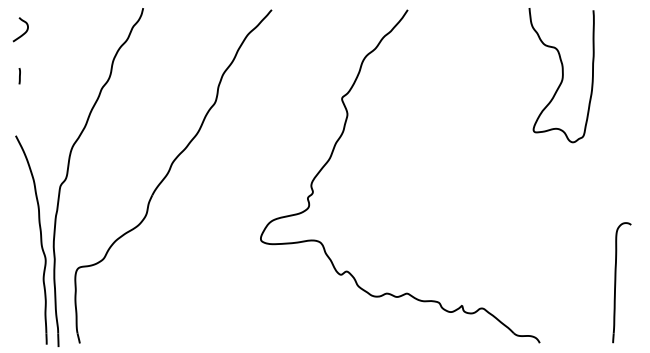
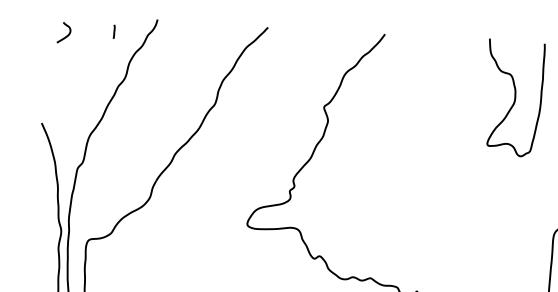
curve: (24, 32) -> (67, 35), moved
line: (19, 76) -> (114, 32), moved

